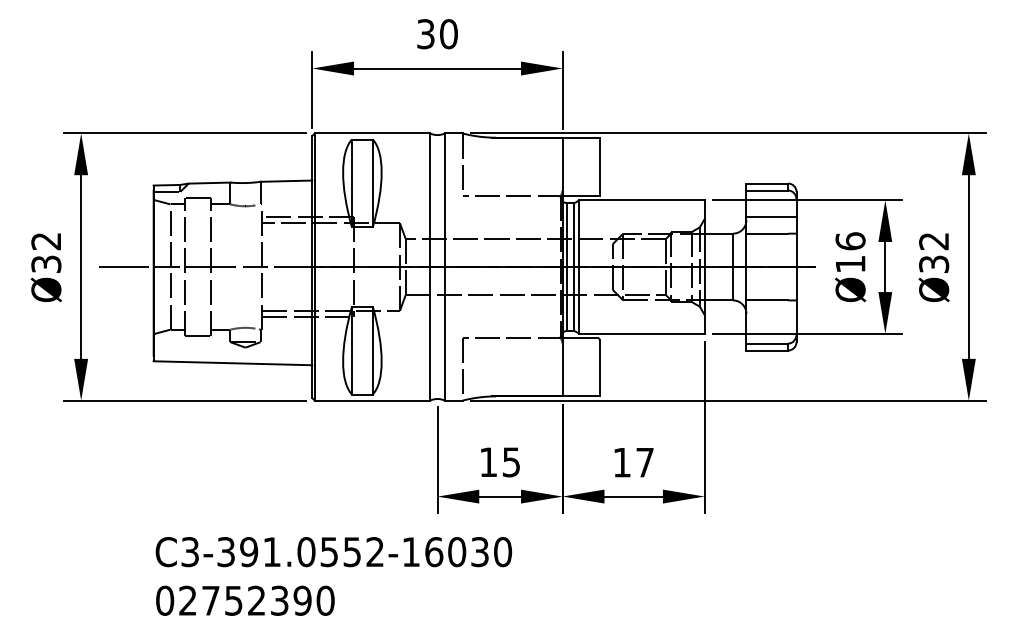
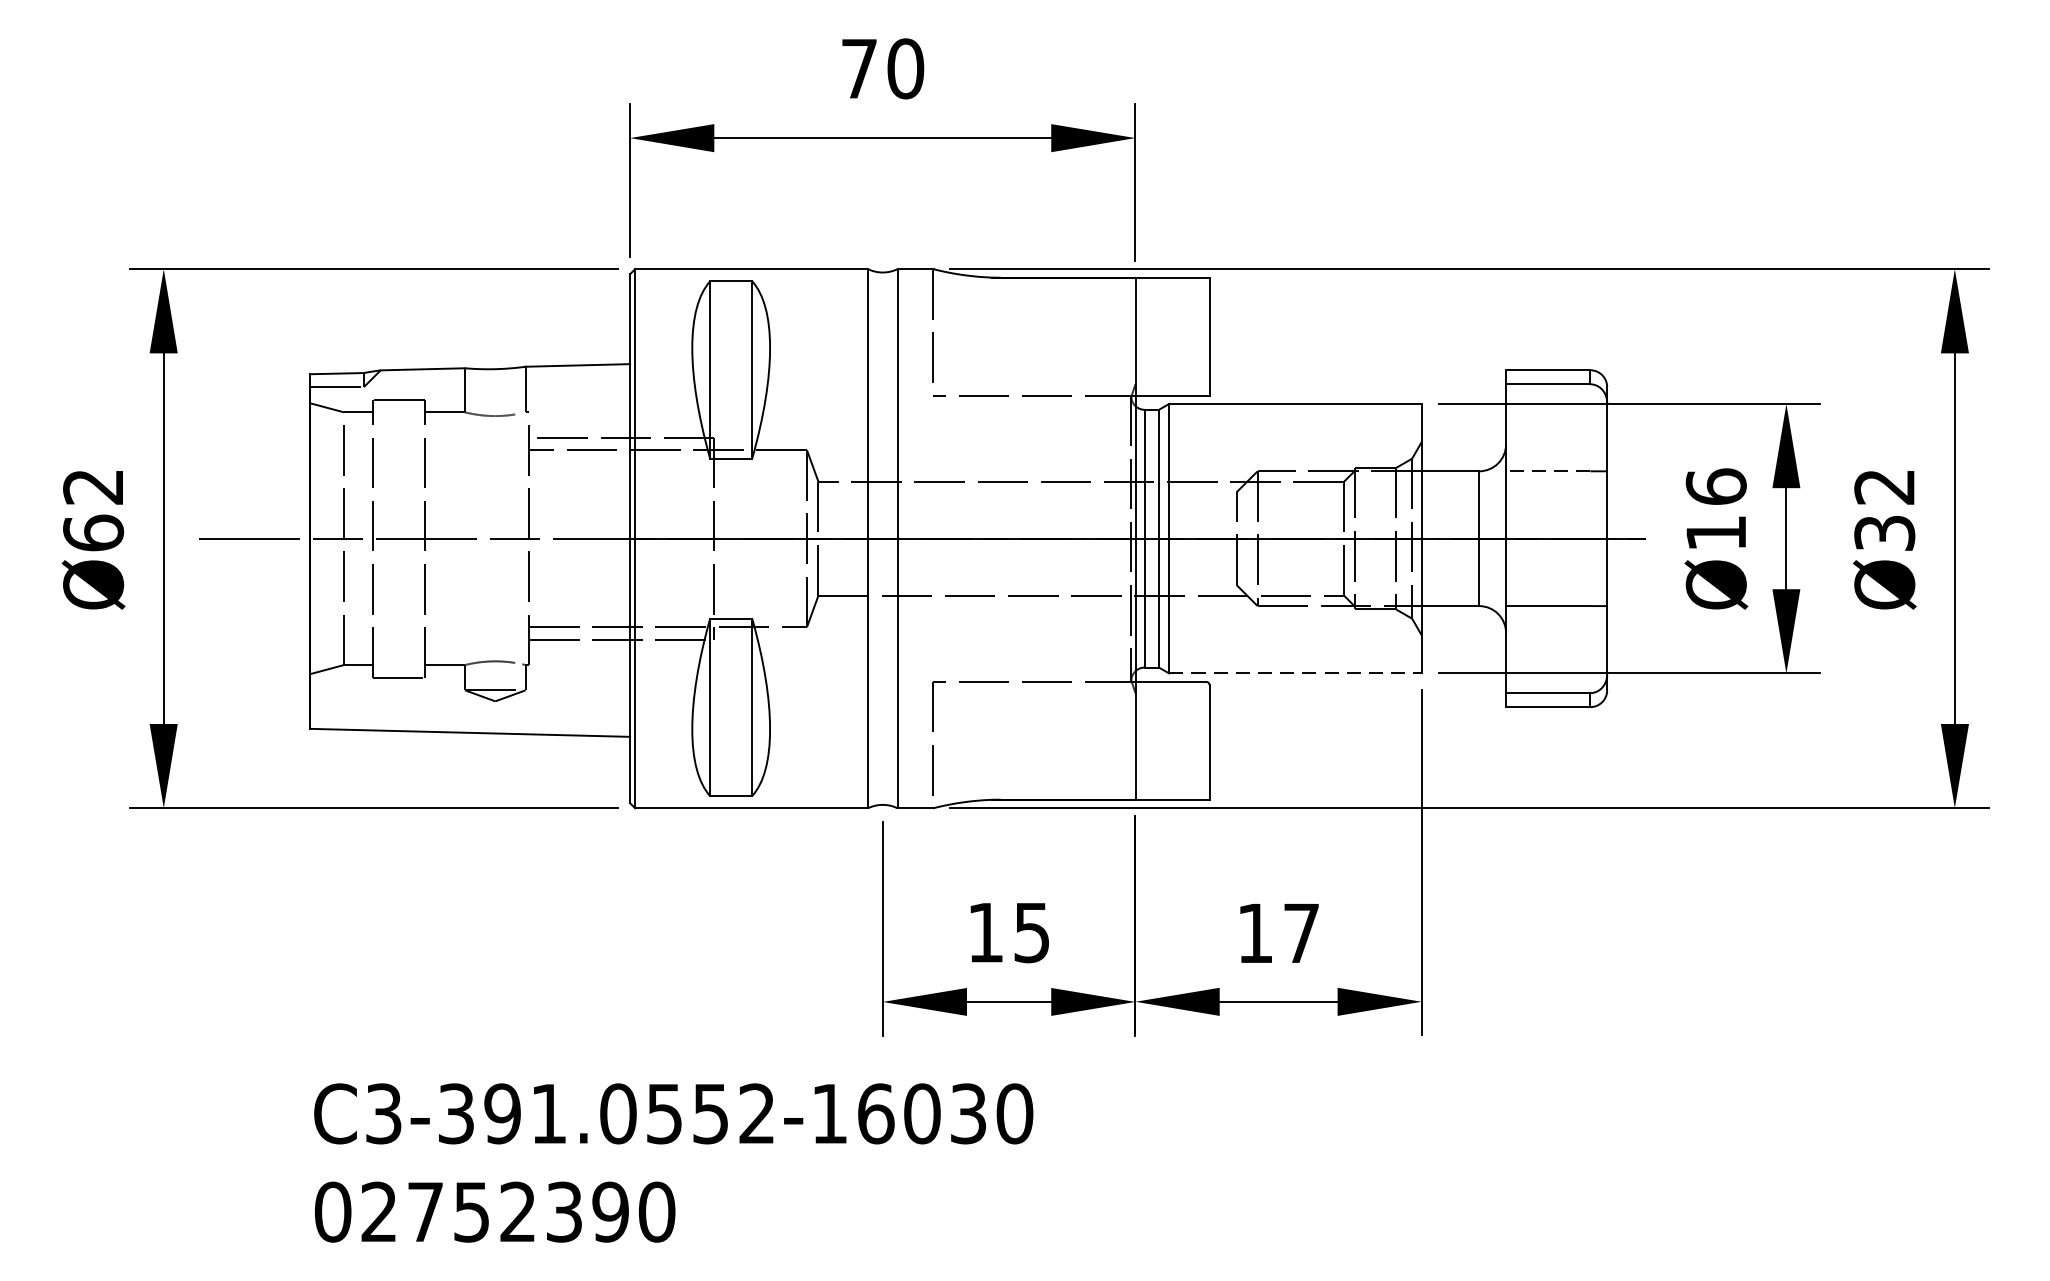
text: (425, 34) -> (858, 69), 30 -> 70
line: (771, 216) -> (1556, 436), removed
line: (767, 233) -> (1548, 471), solid -> dashed
text: (46, 264) -> (93, 533), Ø32 -> Ø62
line: (642, 333) -> (1296, 672), solid -> dashed

